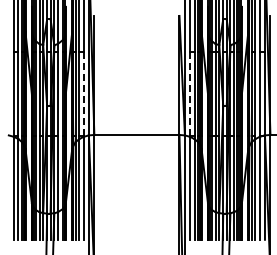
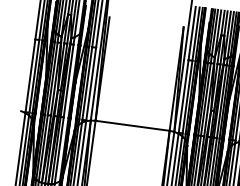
line: (83, 94) -> (90, 84), dashed -> solid
line: (190, 94) -> (184, 96), dashed -> solid

